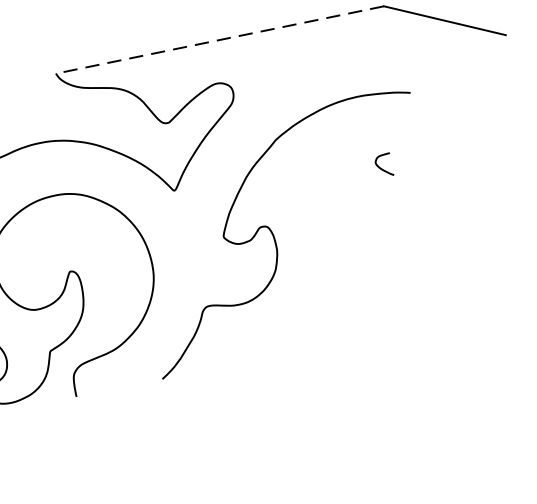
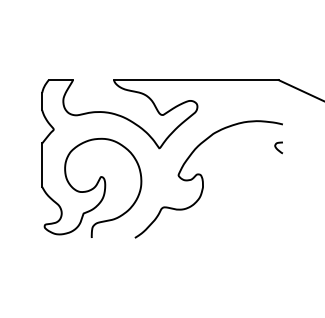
line: (218, 41) -> (195, 80), dashed -> solid
curve: (381, 167) -> (277, 148), moved

